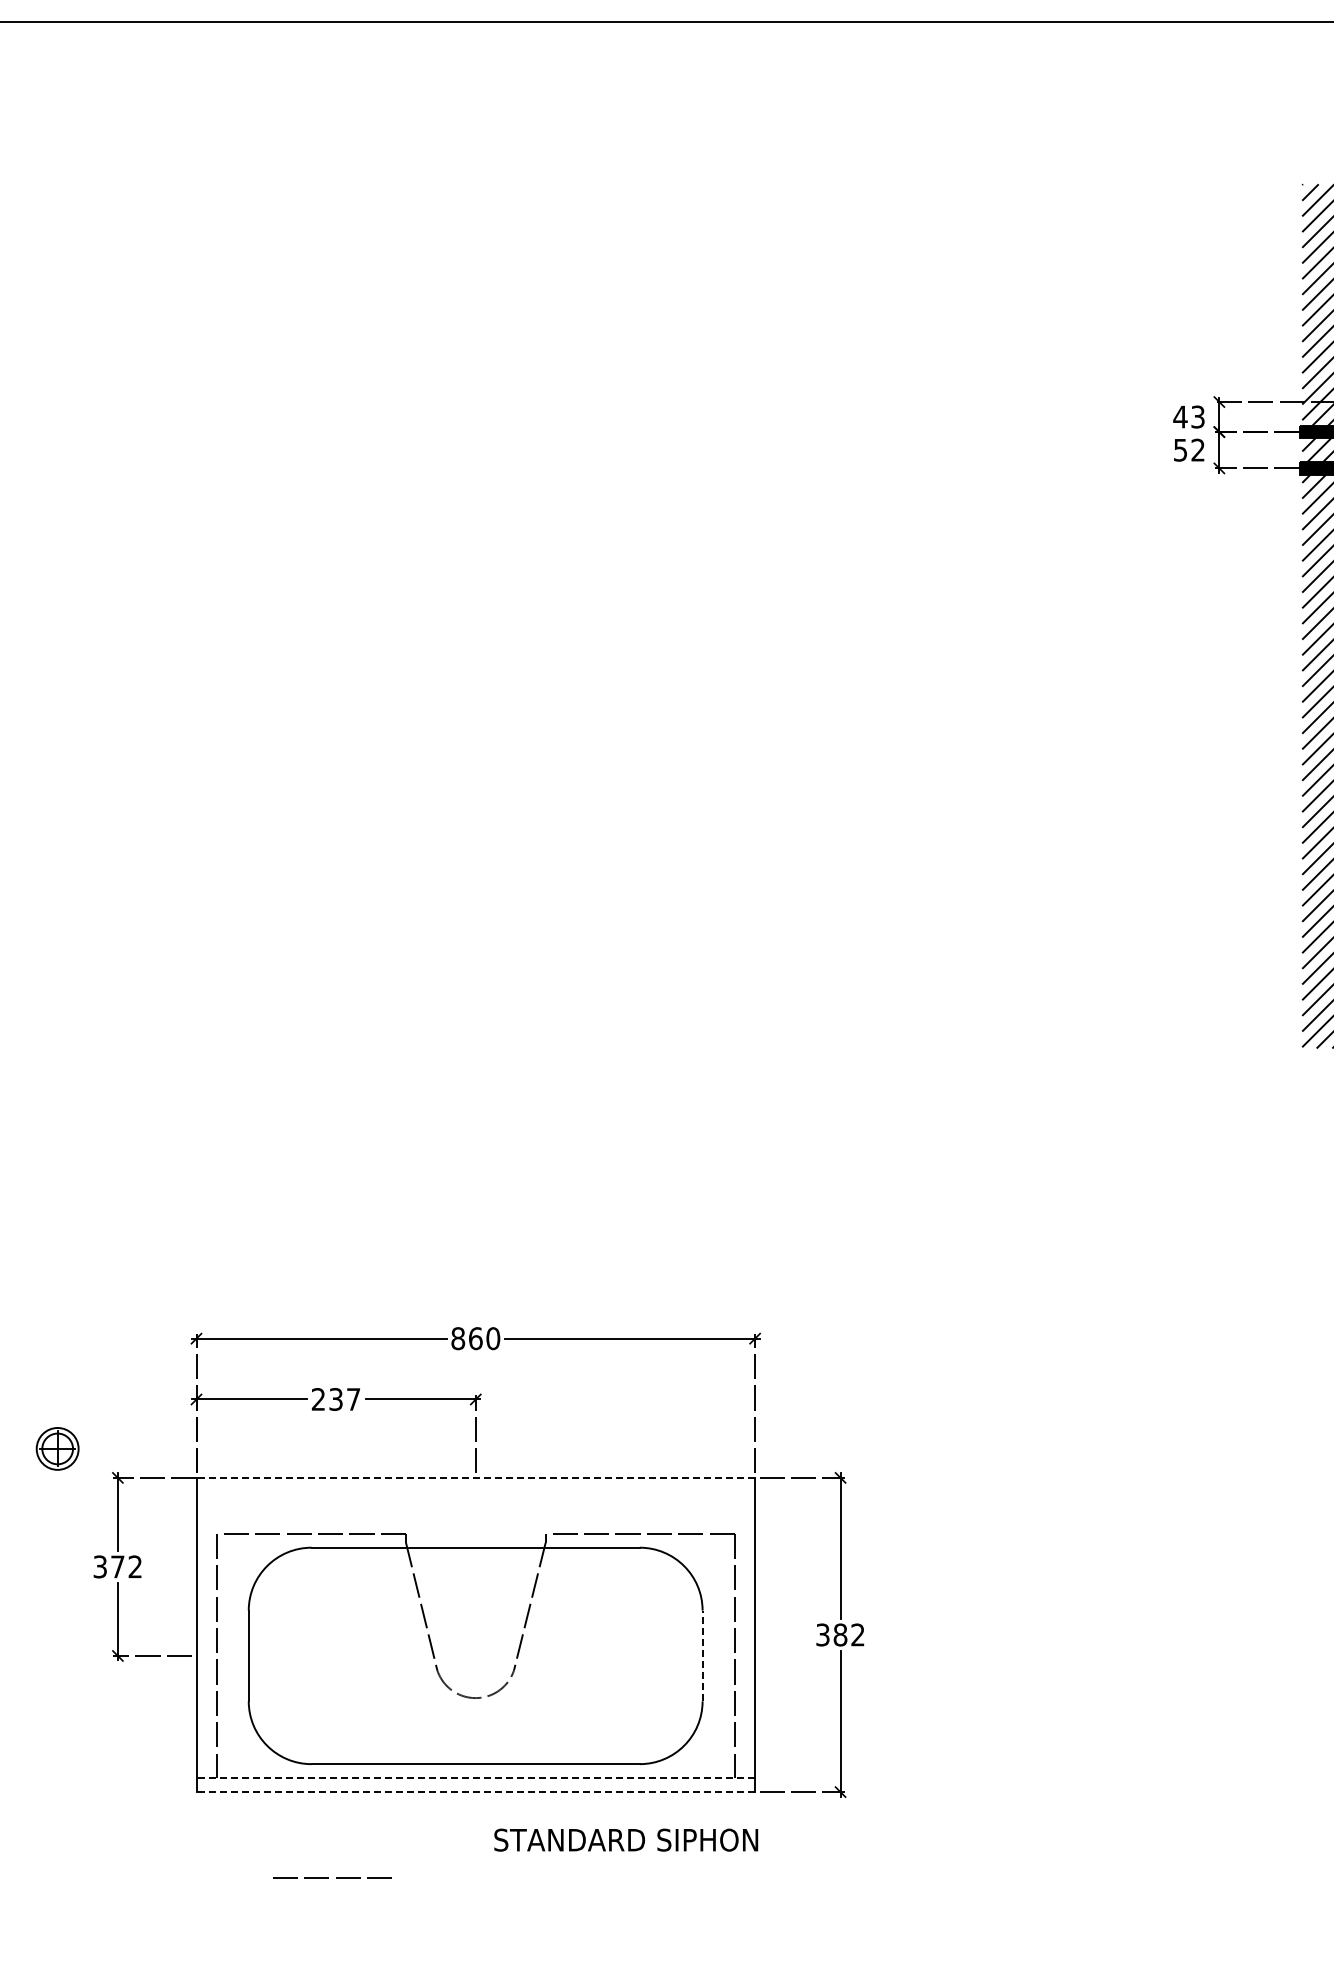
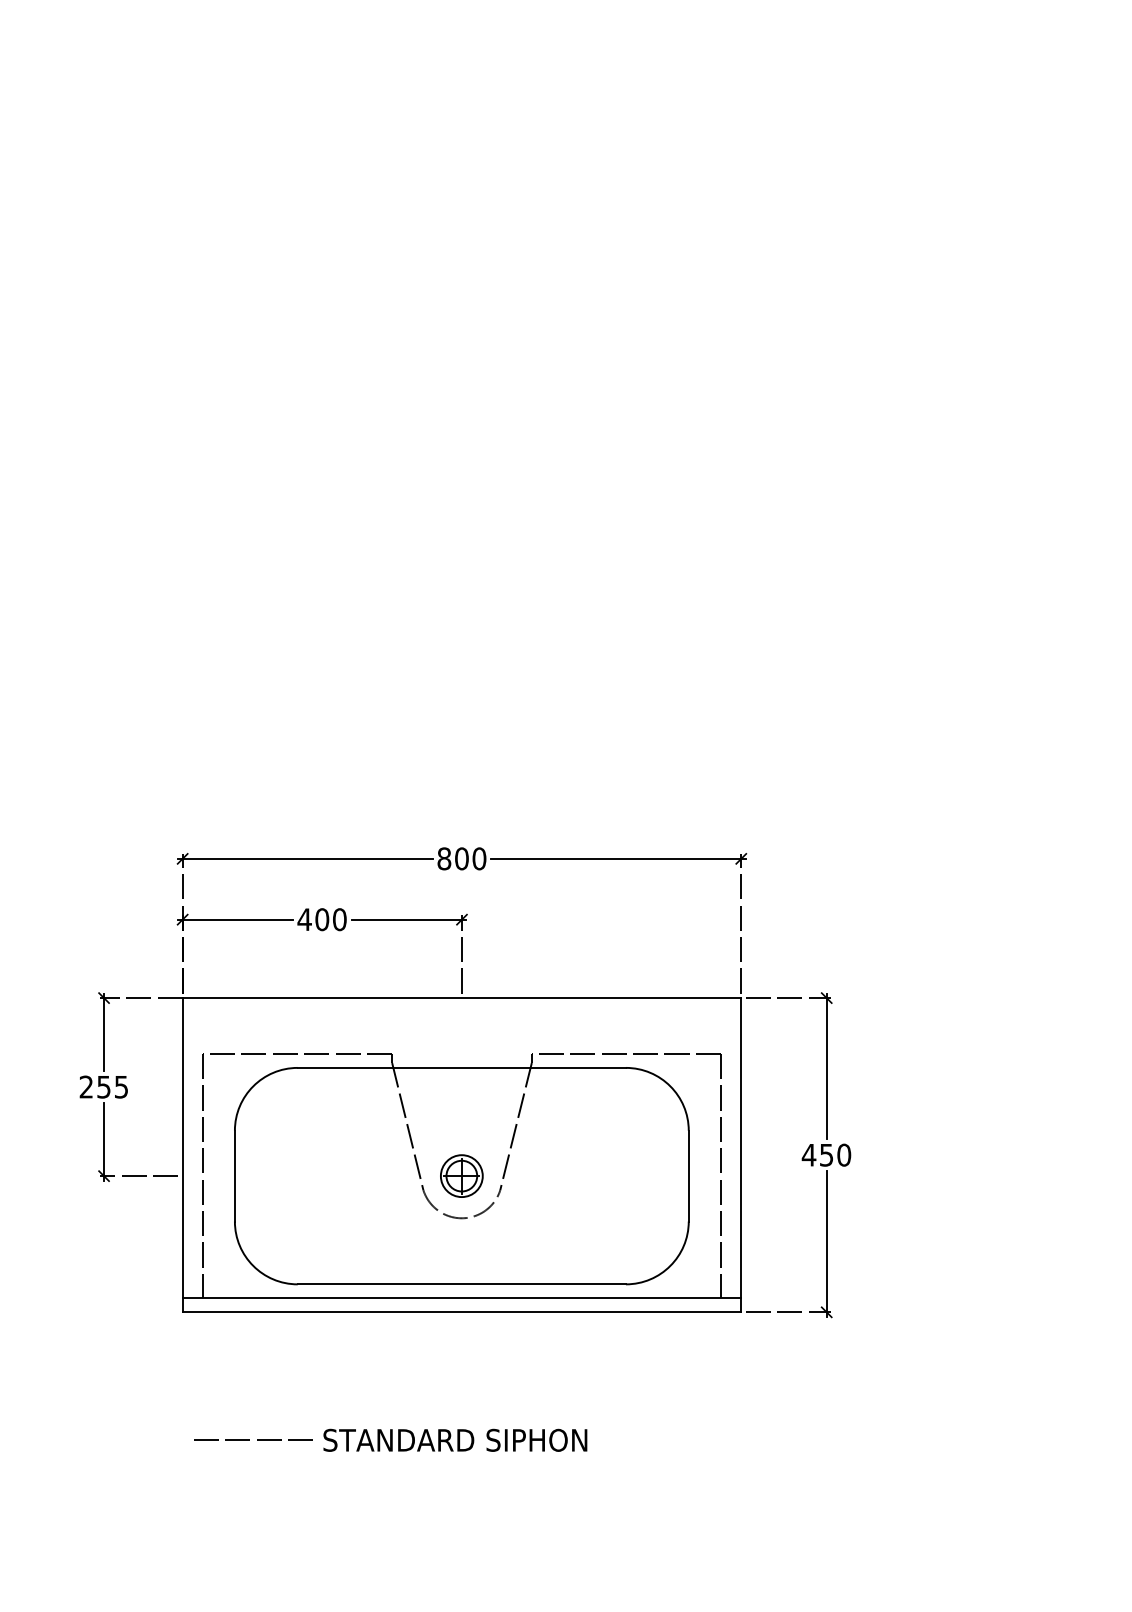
text: (475, 1338) -> (461, 858), 860 -> 800
text: (335, 1399) -> (321, 919), 237 -> 400
part: (57, 1448) -> (461, 1175), moved
line: (475, 1477) -> (461, 997), dashed -> solid
text: (117, 1566) -> (103, 1086), 372 -> 255
text: (839, 1634) -> (825, 1154), 382 -> 450
line: (702, 1655) -> (688, 1175), dashed -> solid
line: (475, 1778) -> (461, 1298), dashed -> solid
line: (475, 1792) -> (461, 1312), dashed -> solid
text: (626, 1839) -> (455, 1439), moved
line: (328, 1877) -> (249, 1439), moved

